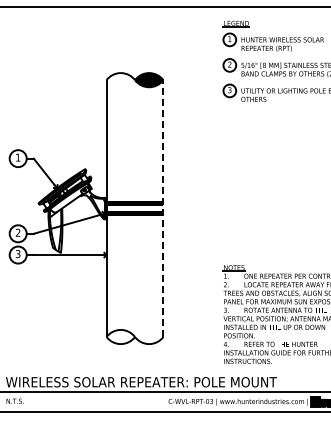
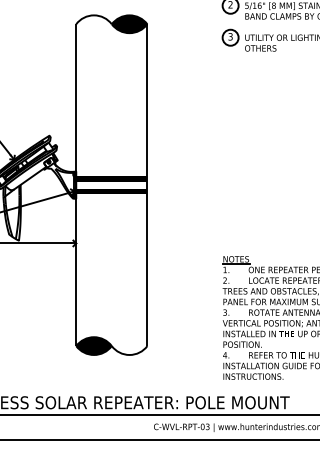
line: (163, 208) -> (147, 185), dashed -> solid
fill: (120, 336) -> (93, 345), added

